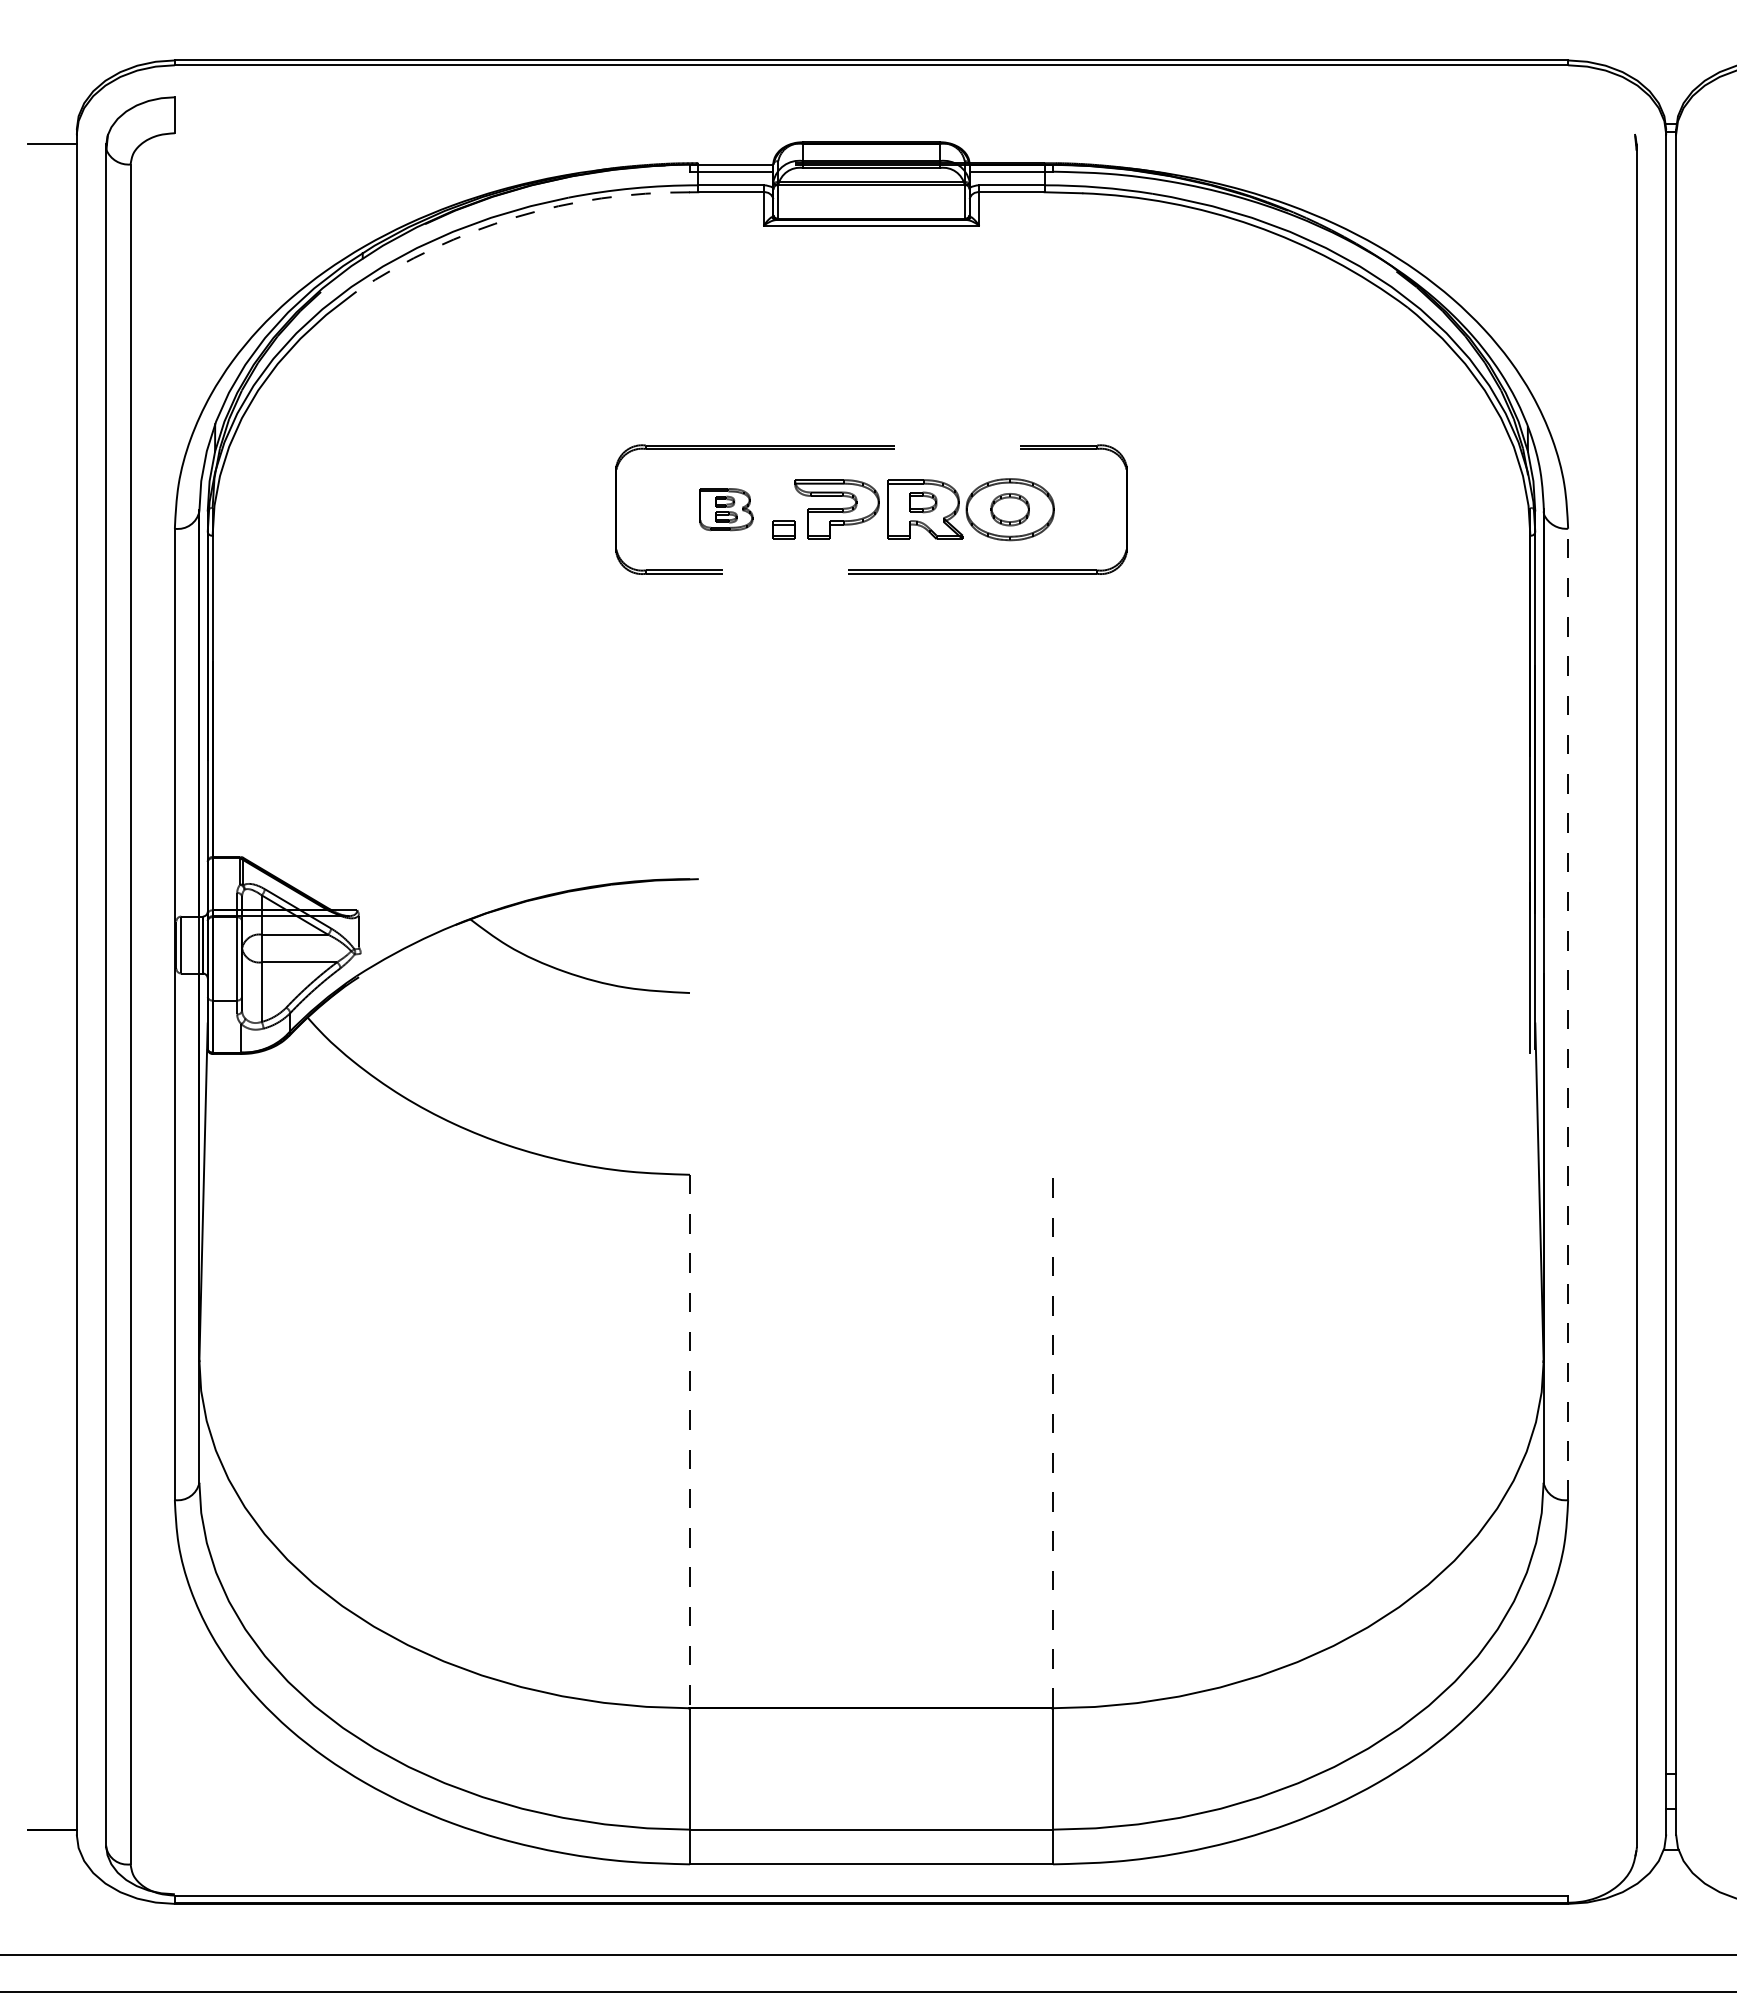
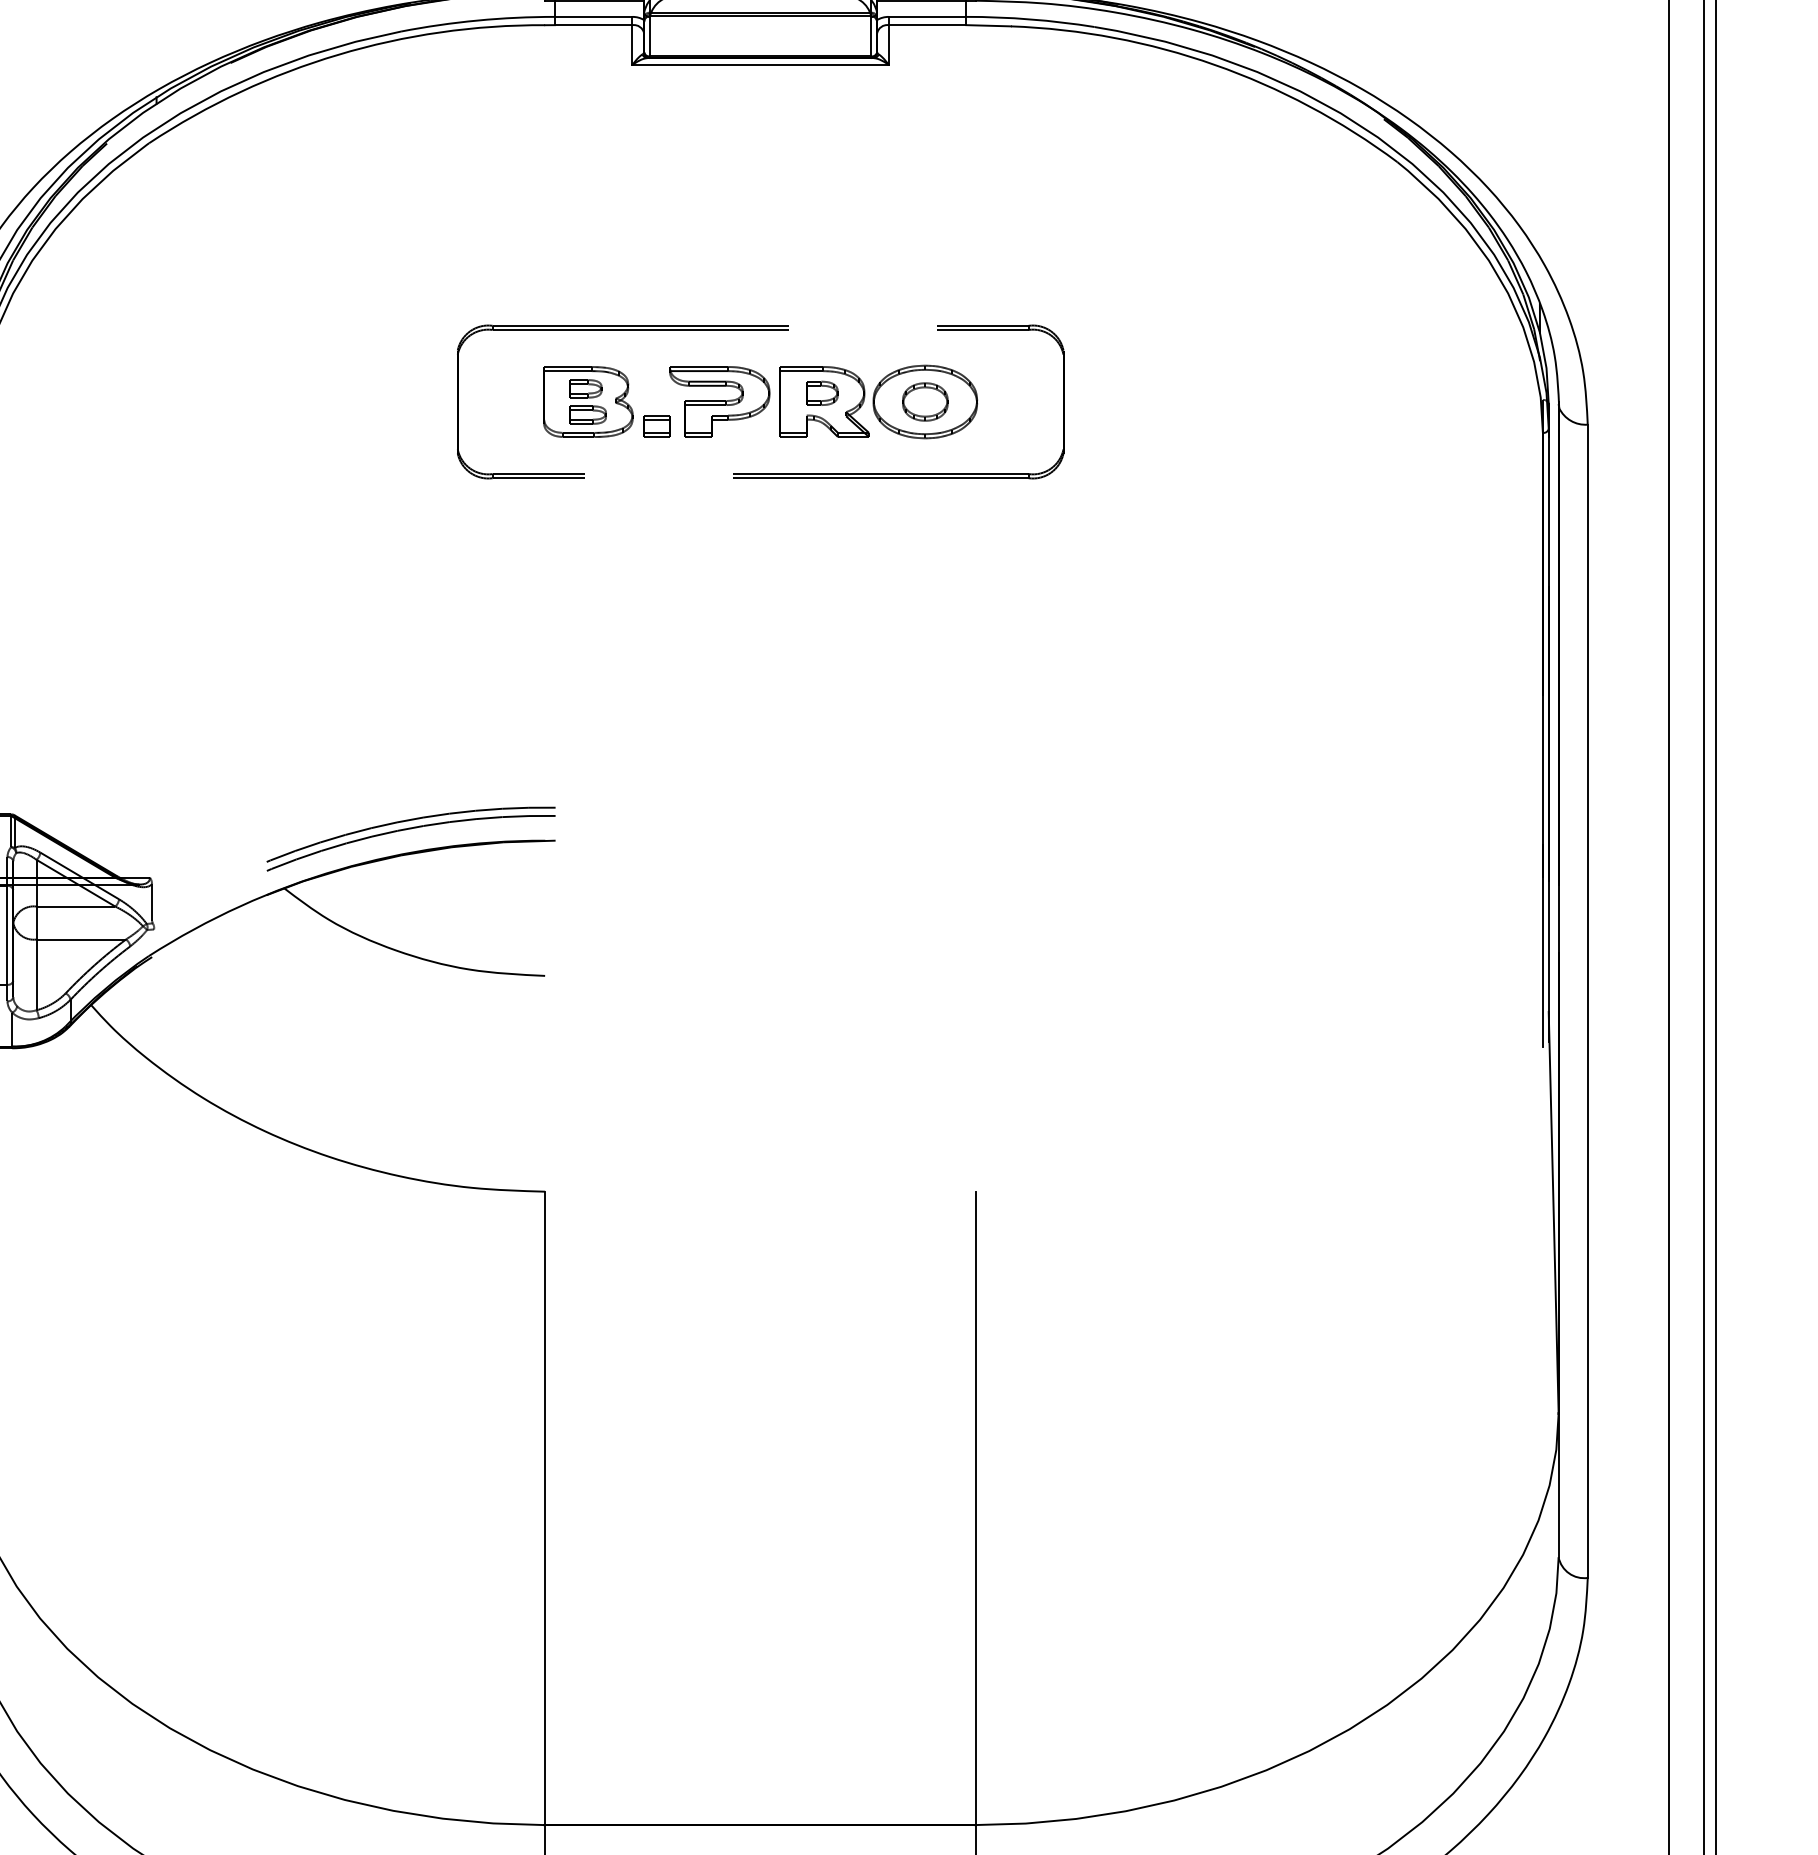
arc: (515, 217) -> (337, 55), dashed -> solid
part: (726, 509) -> (588, 401), size x1.43
part: (574, 870) -> (407, 830), added
line: (1568, 1014) -> (1588, 1001), dashed -> solid
line: (689, 1441) -> (544, 1508), dashed -> solid
line: (1053, 1441) -> (976, 1508), dashed -> solid

